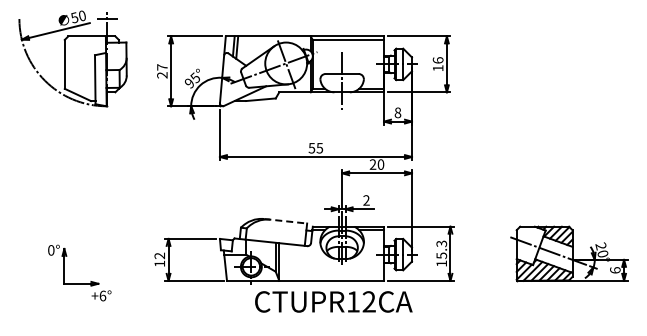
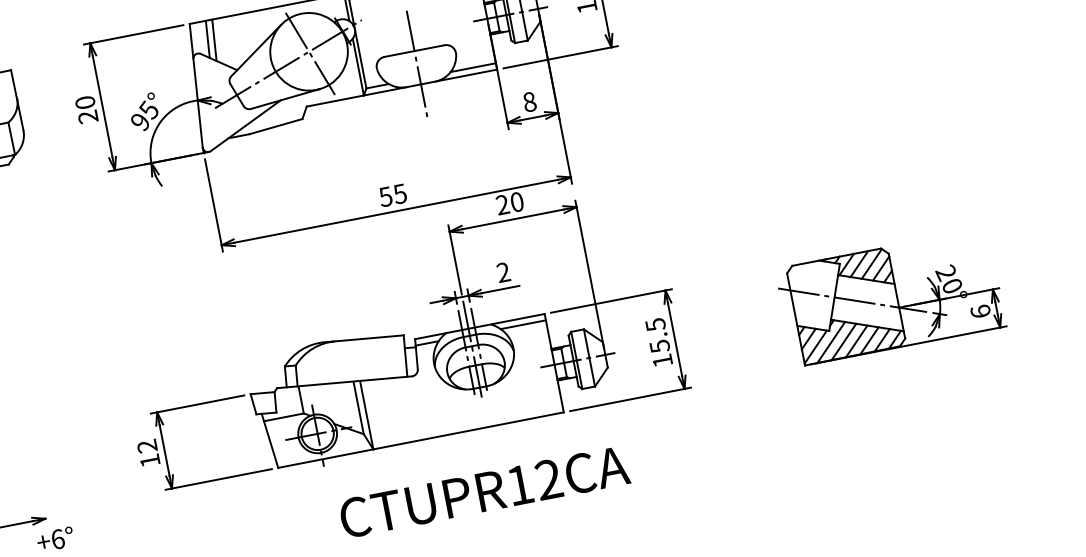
text: (162, 67) -> (85, 102), 27 -> 20
line: (285, 221) -> (363, 339), dashed -> solid
text: (441, 243) -> (655, 324), 15.3 -> 15.5
text: (333, 301) -> (483, 491), moved

